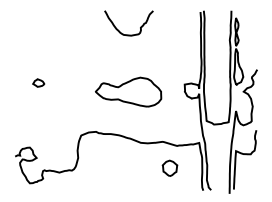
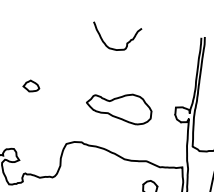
curve: (128, 34) -> (114, 48), moved
part: (38, 82) -> (31, 85), size x1.43

